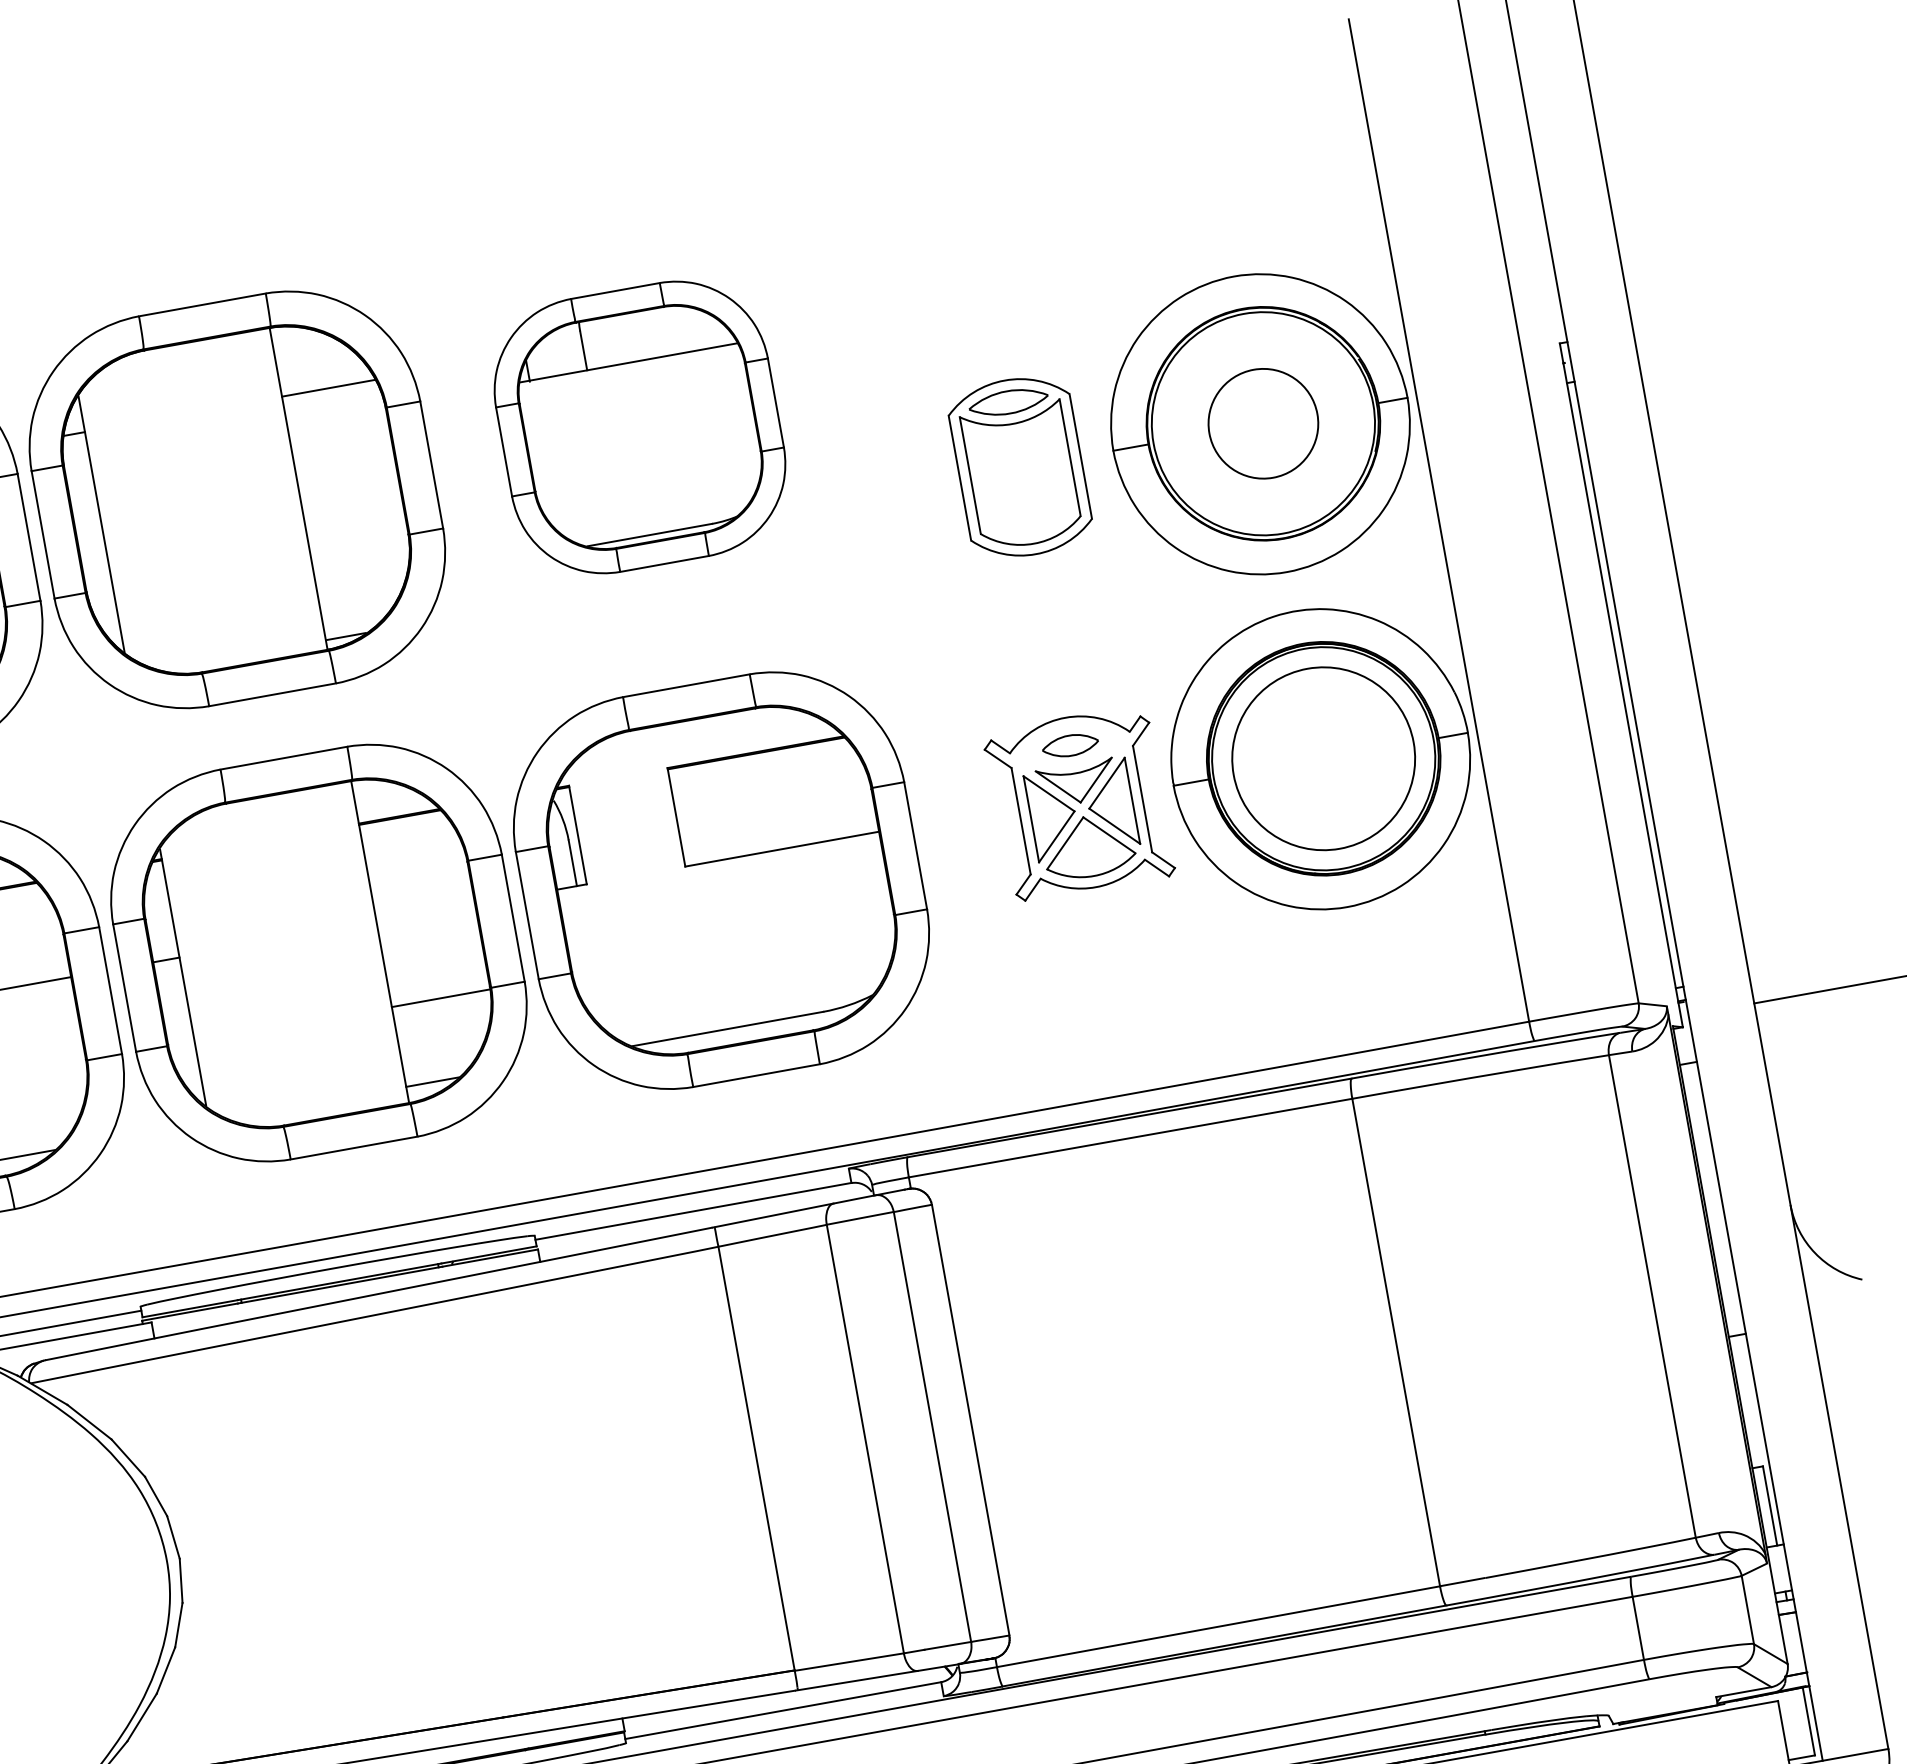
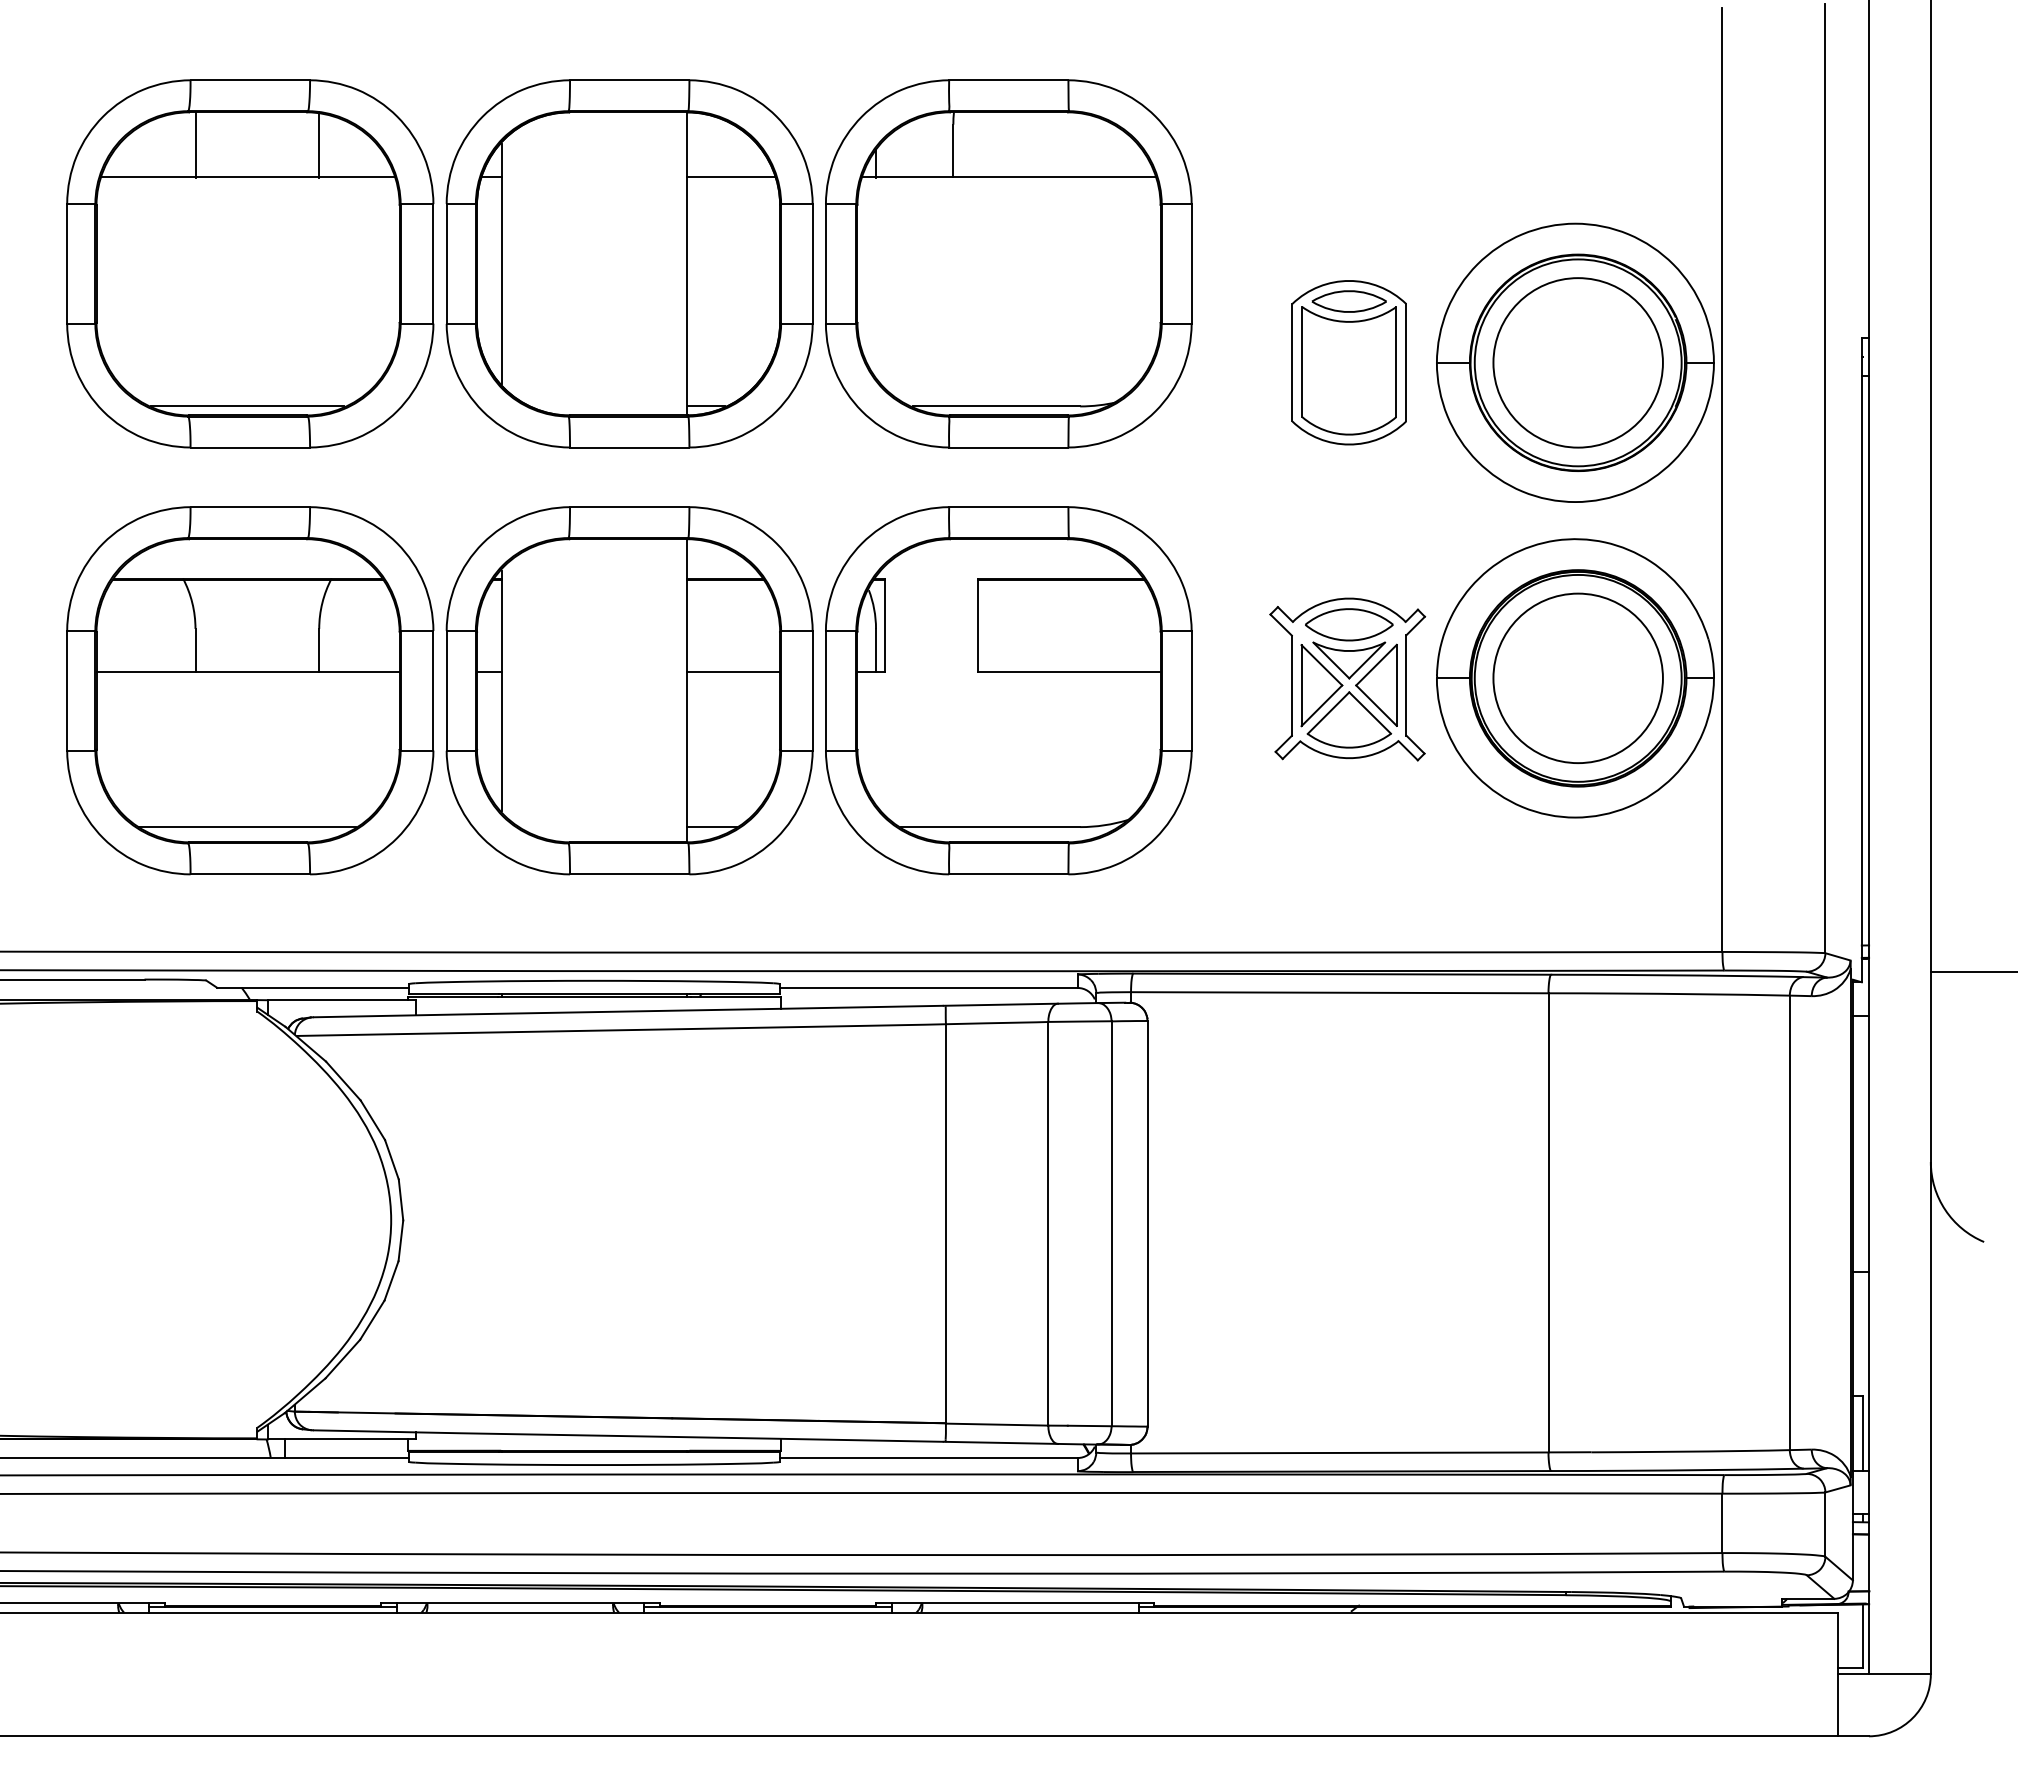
circle: (1262, 423) -> (1577, 362), size x1.67
part: (639, 427) -> (1008, 263), size x1.43
part: (1070, 745) -> (1349, 624), size x1.67
line: (440, 997) -> (733, 671), moved

